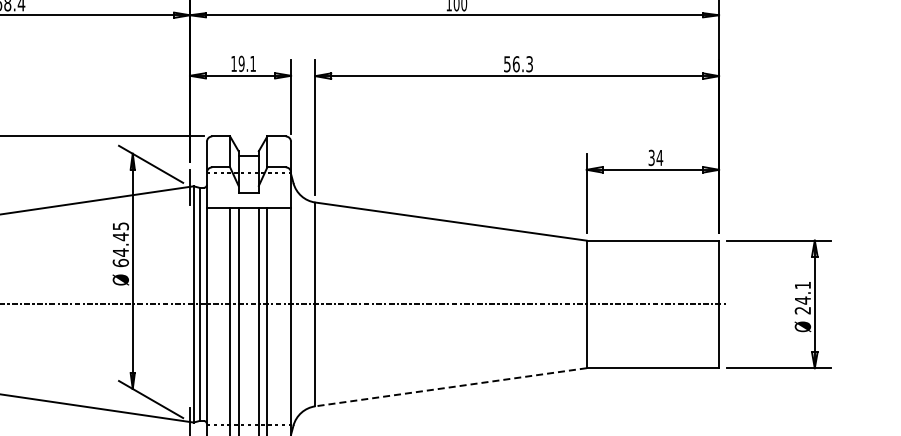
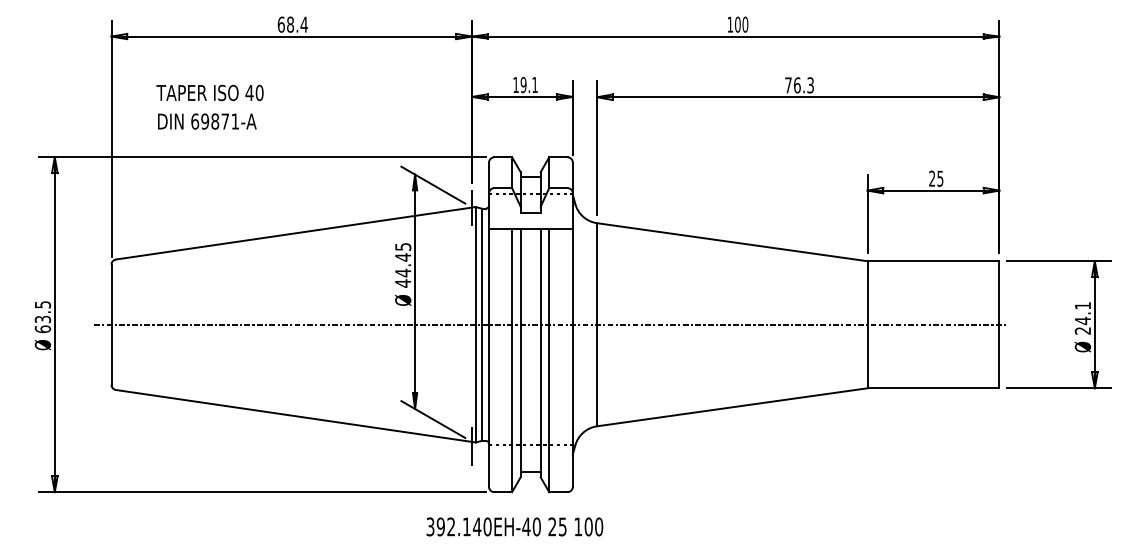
text: (507, 64) -> (788, 85), 56.3 -> 76.3
text: (655, 157) -> (936, 178), 34 -> 25
text: (121, 263) -> (403, 283), 64.45 -> 44.45
line: (451, 387) -> (732, 407), dashed -> solid

